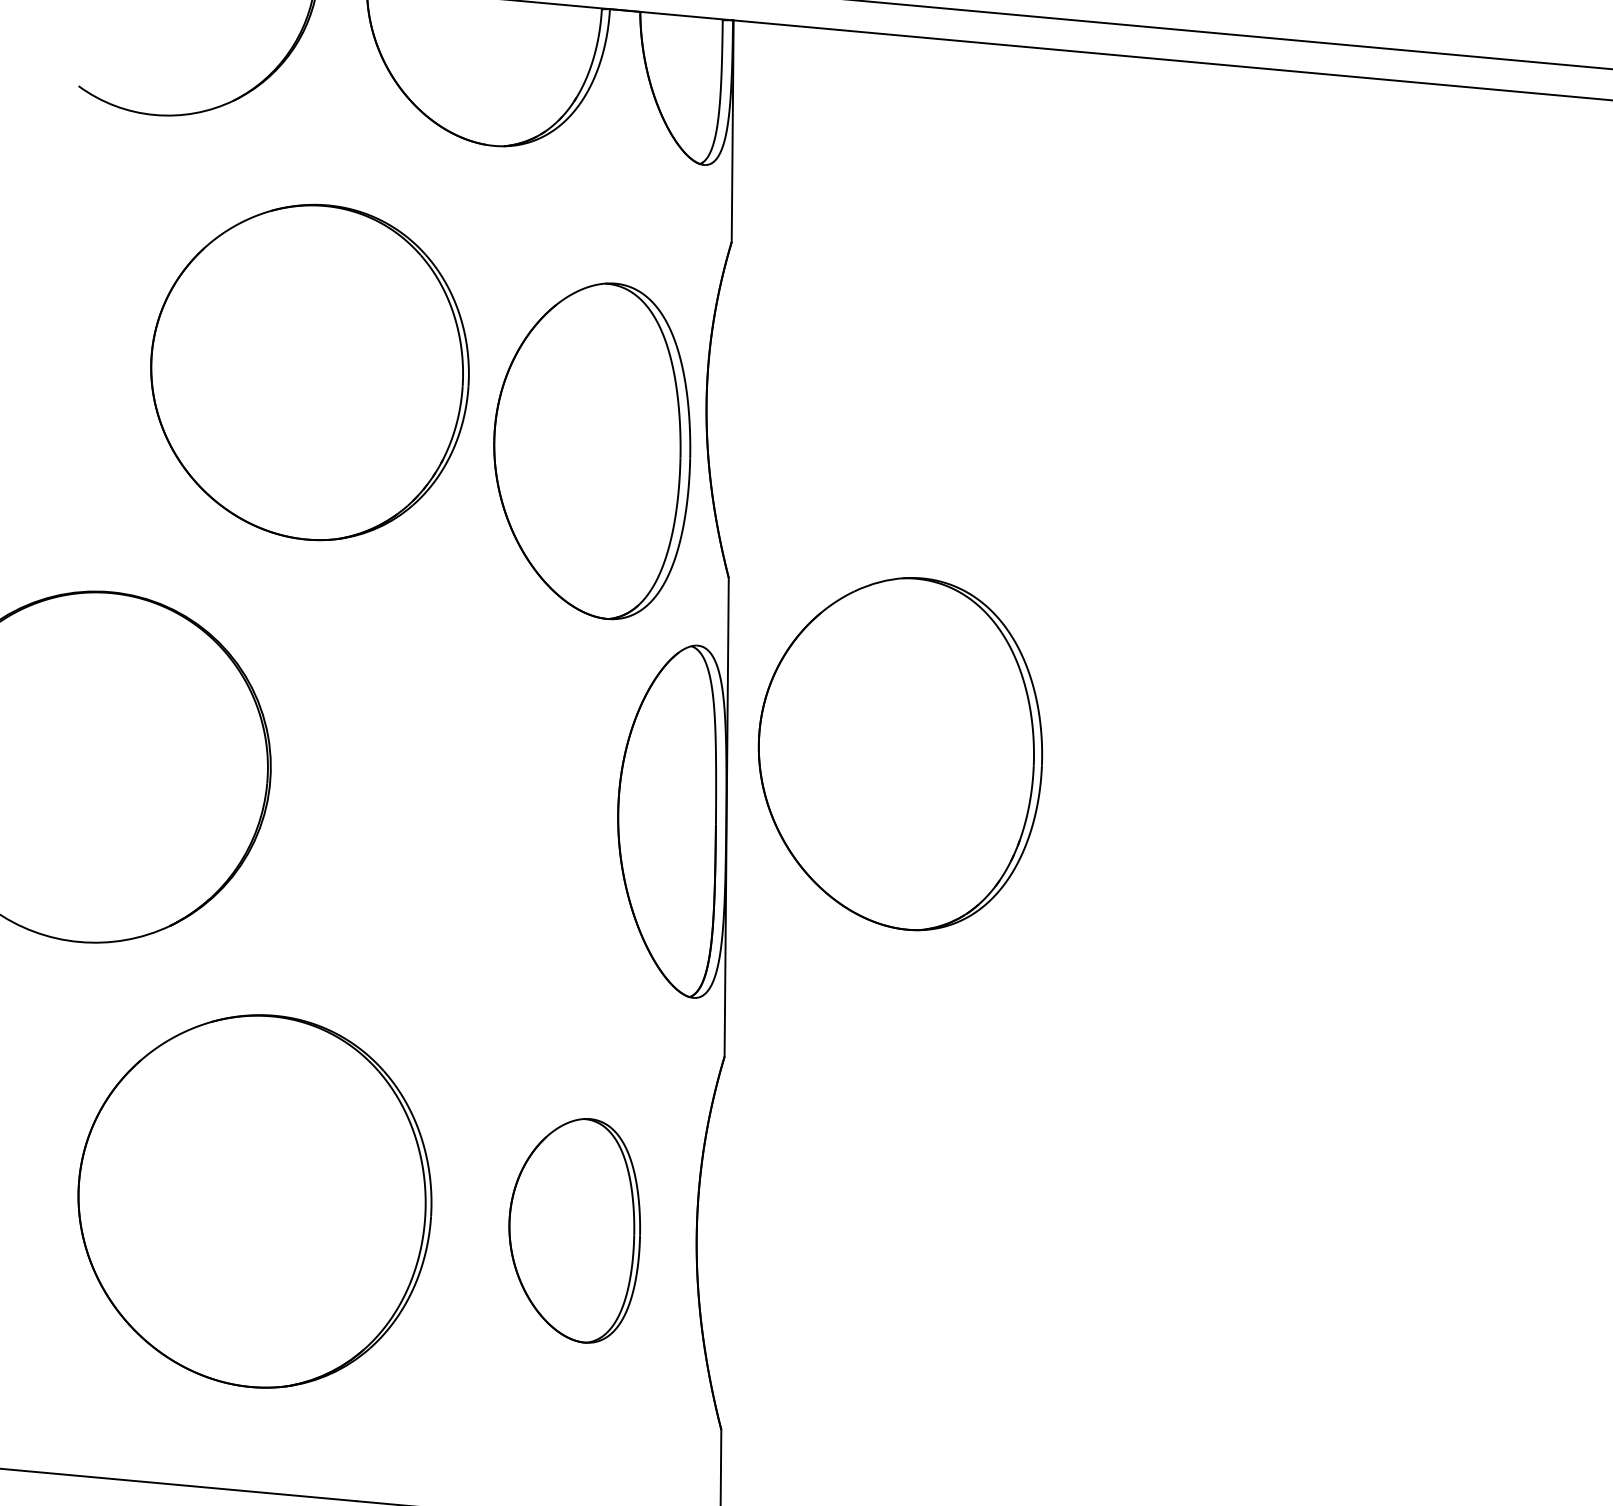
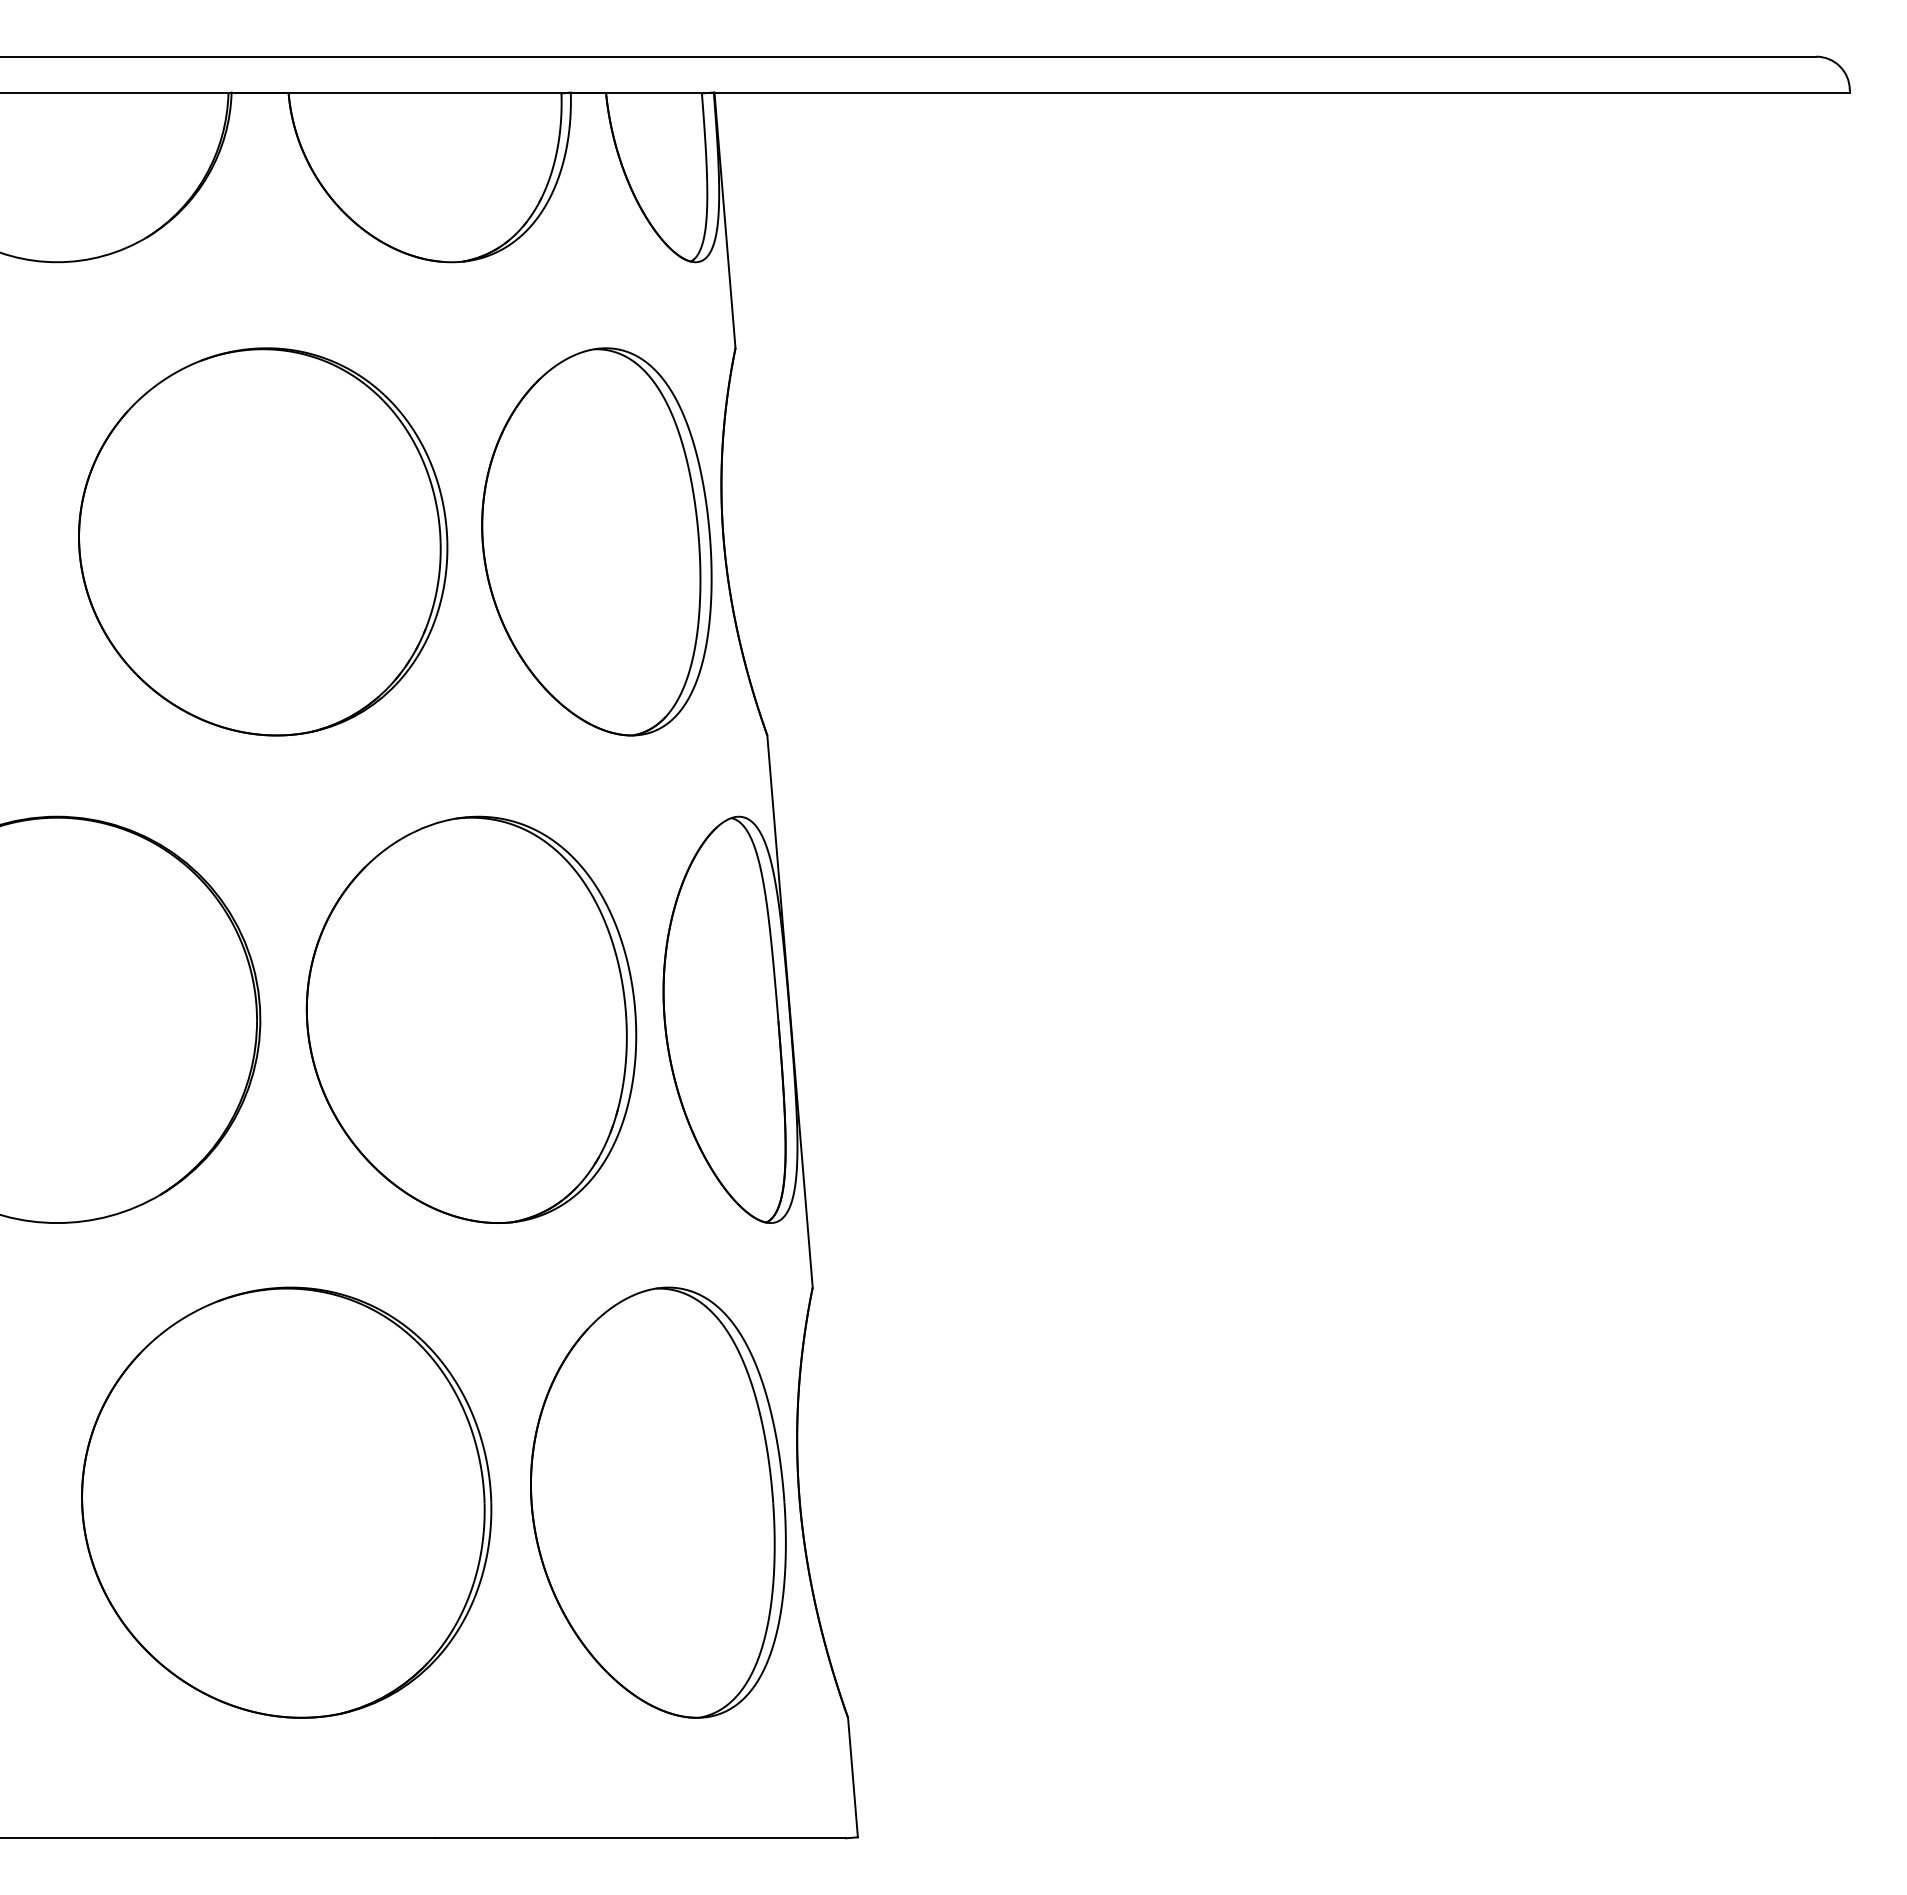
part: (592, 449) -> (596, 541), moved
part: (900, 752) -> (471, 1019), moved
part: (575, 1229) -> (658, 1502), size x1.67

